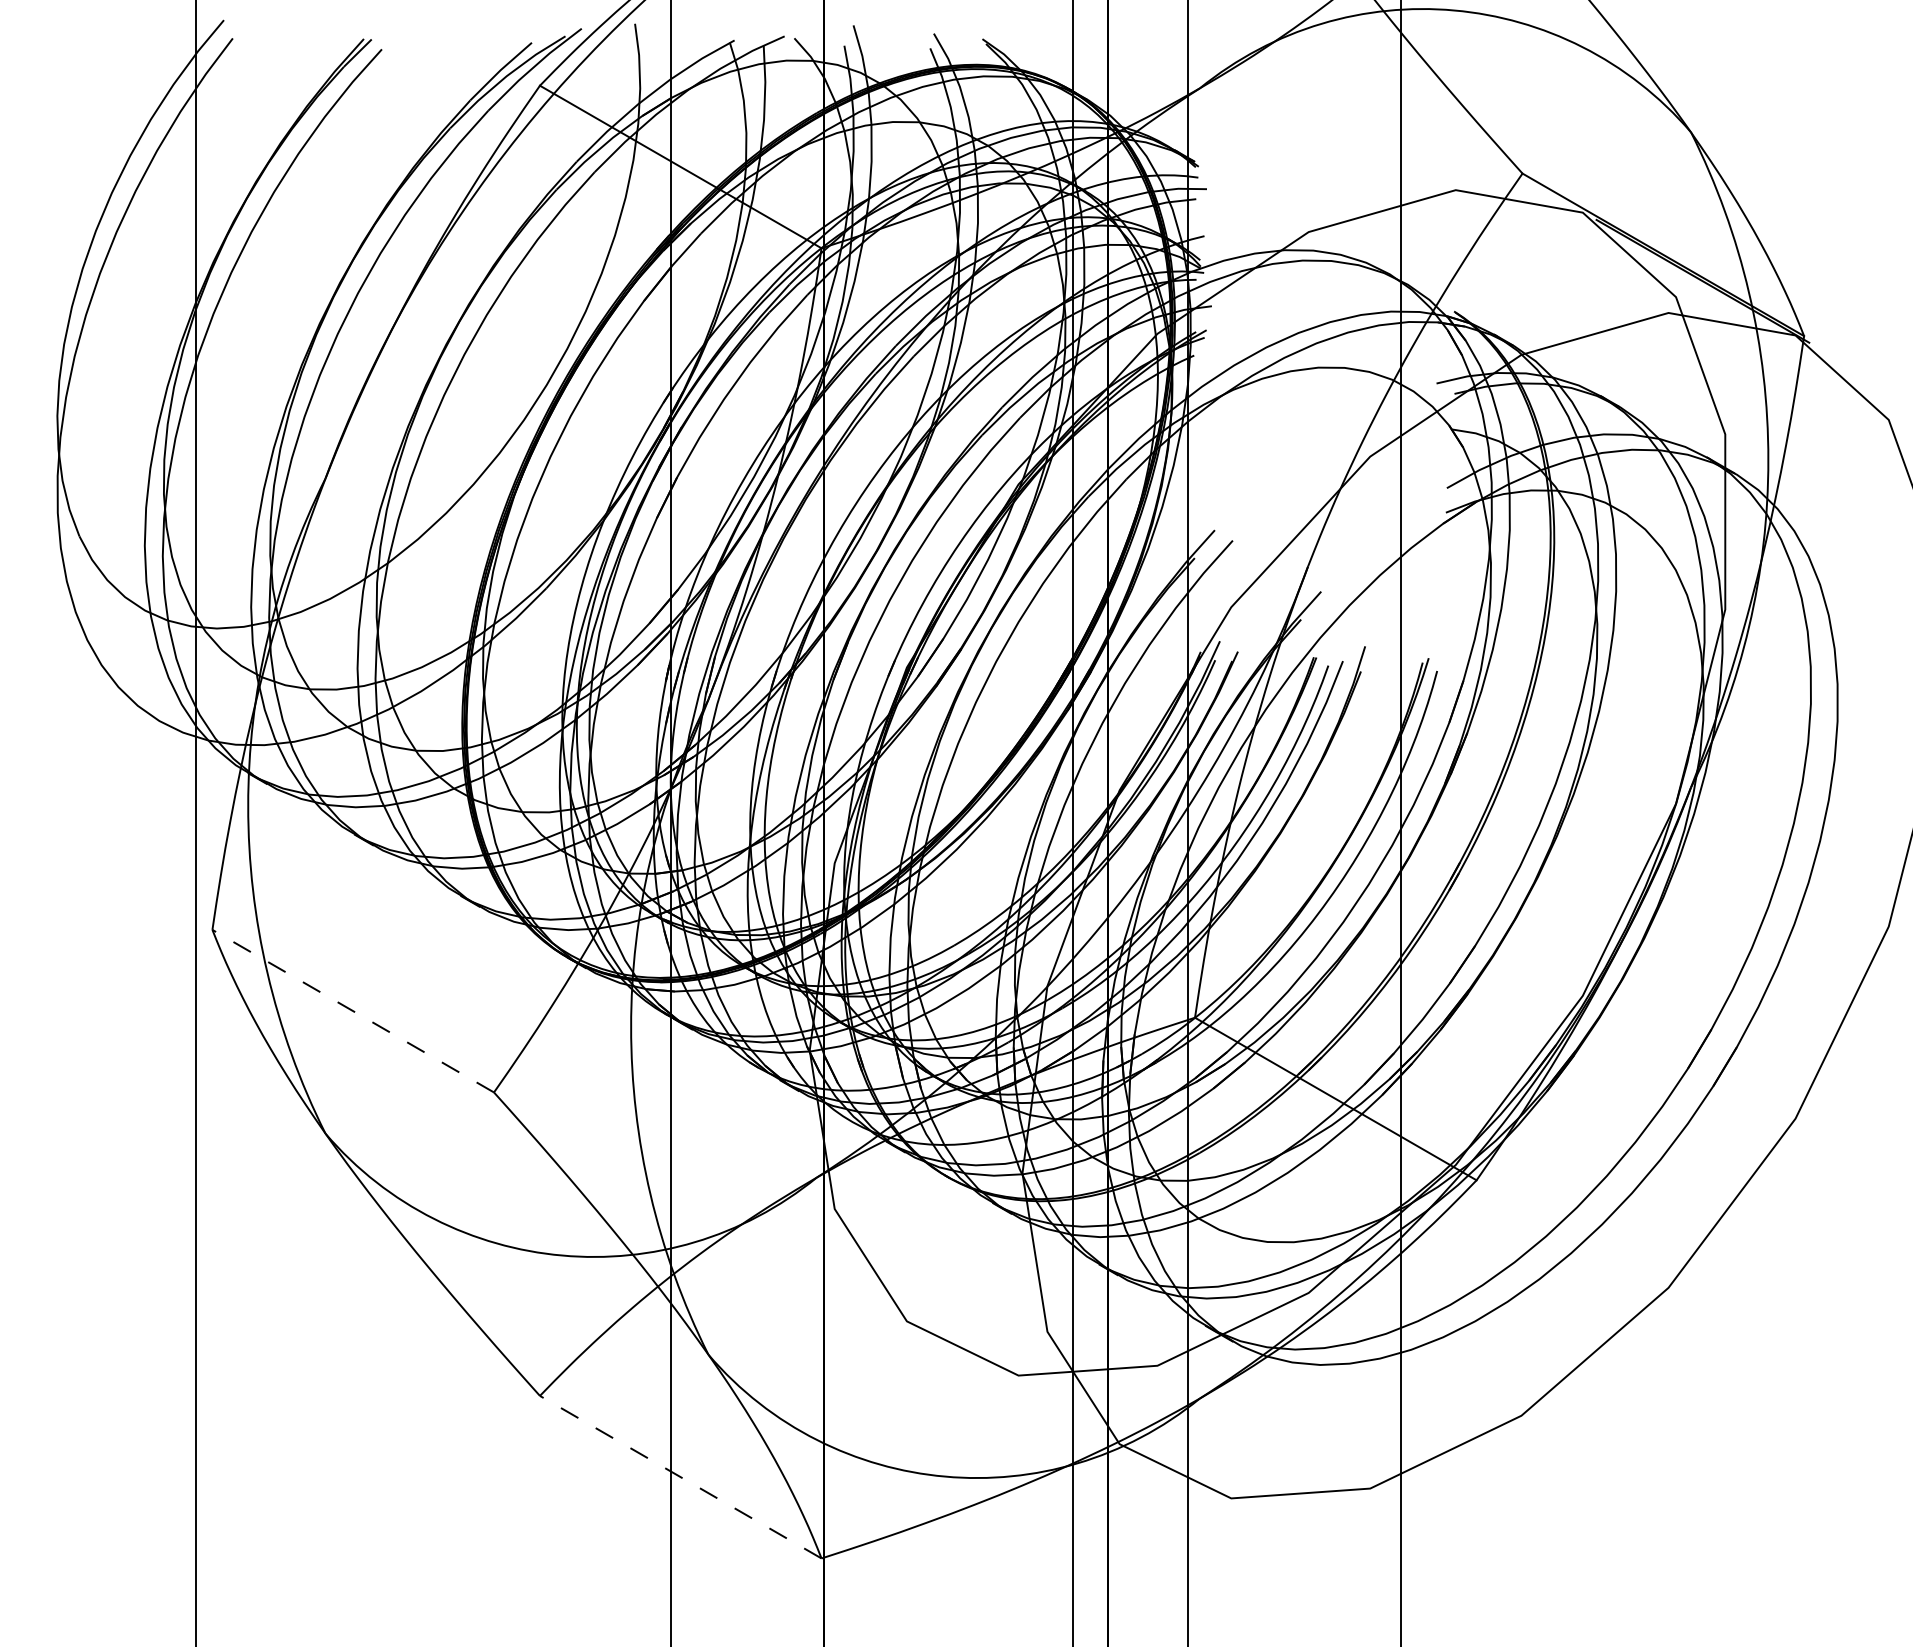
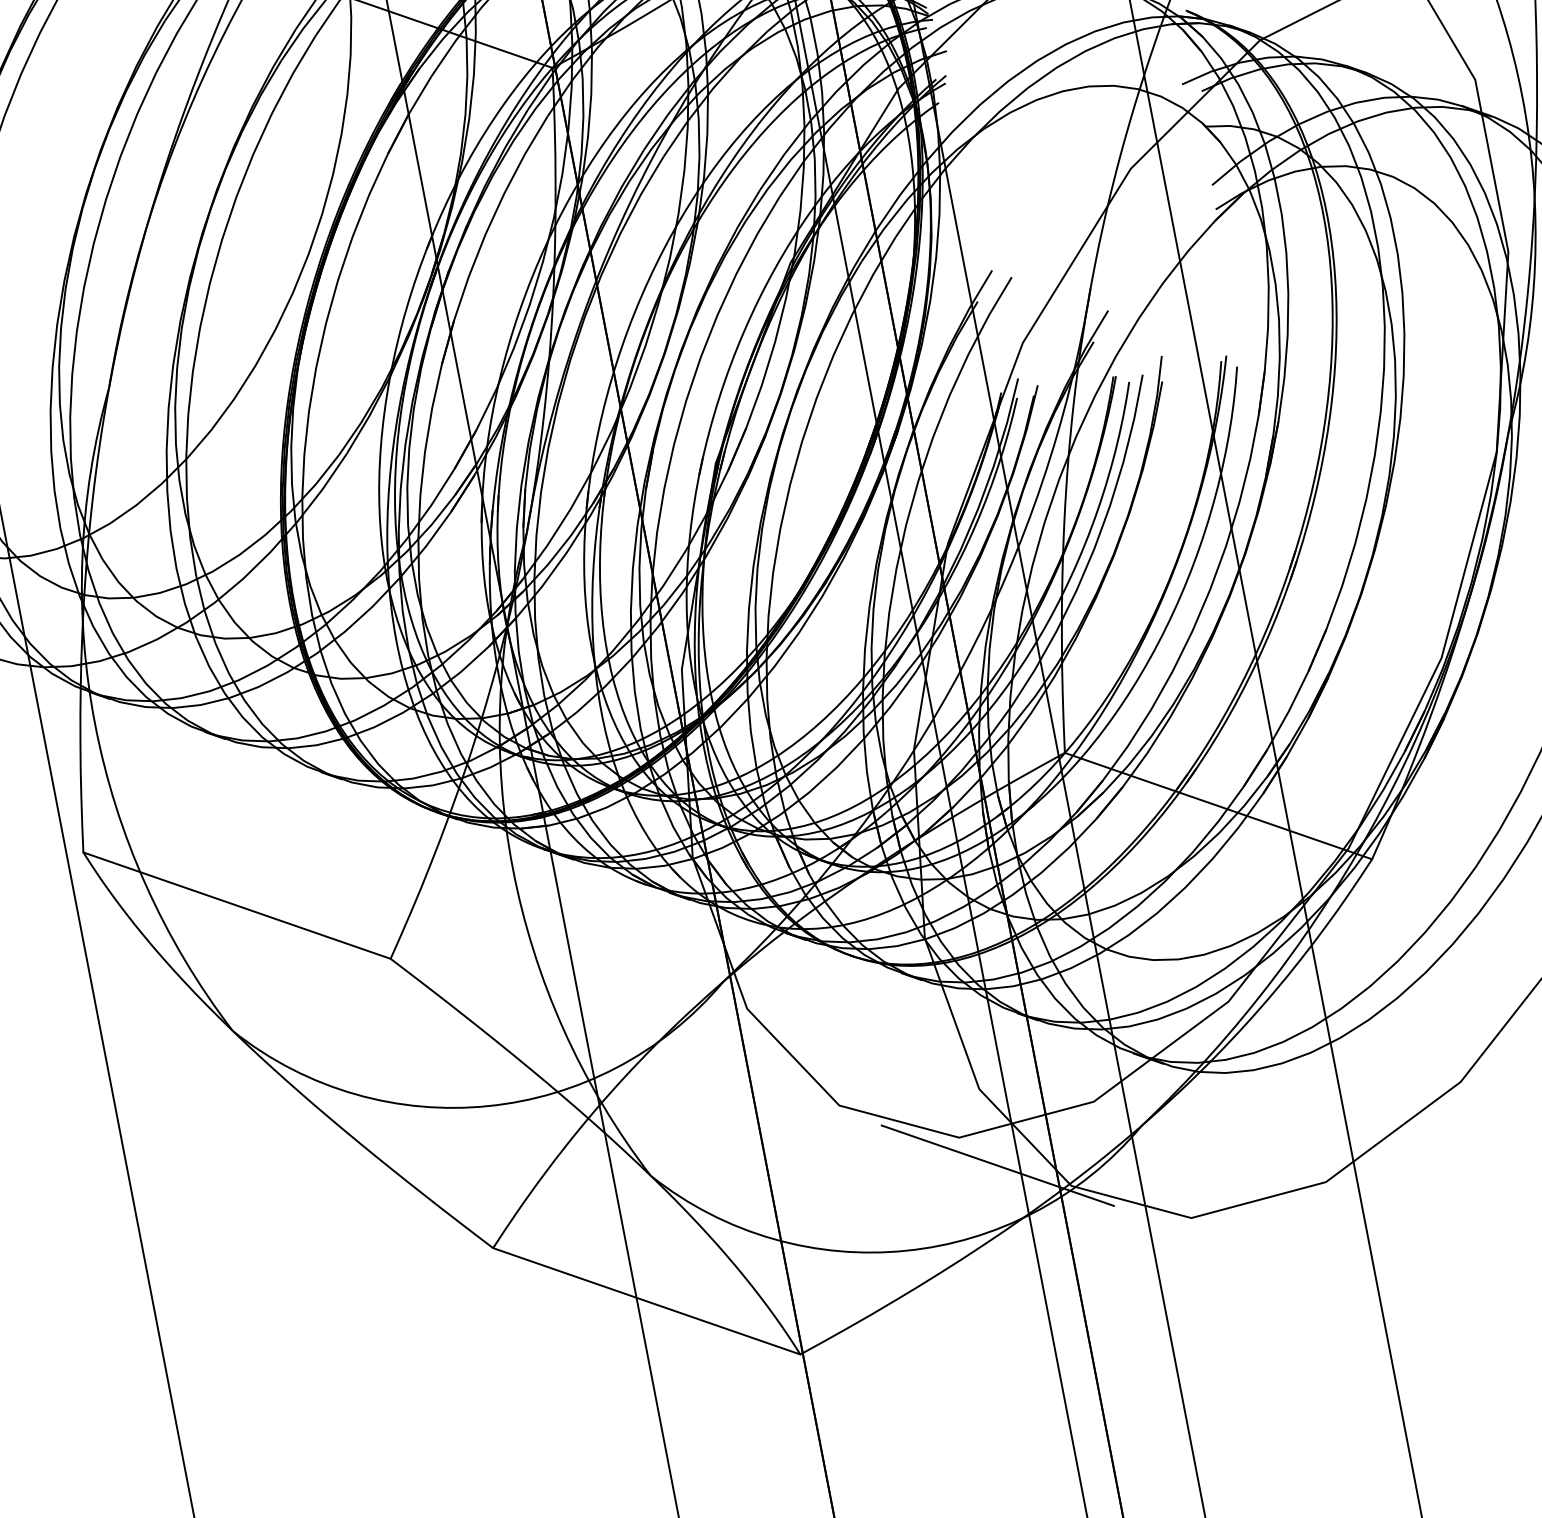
line: (353, 1011) -> (237, 905), dashed -> solid
line: (1050, 1410) -> (997, 1165), added
line: (680, 1477) -> (646, 1301), dashed -> solid

